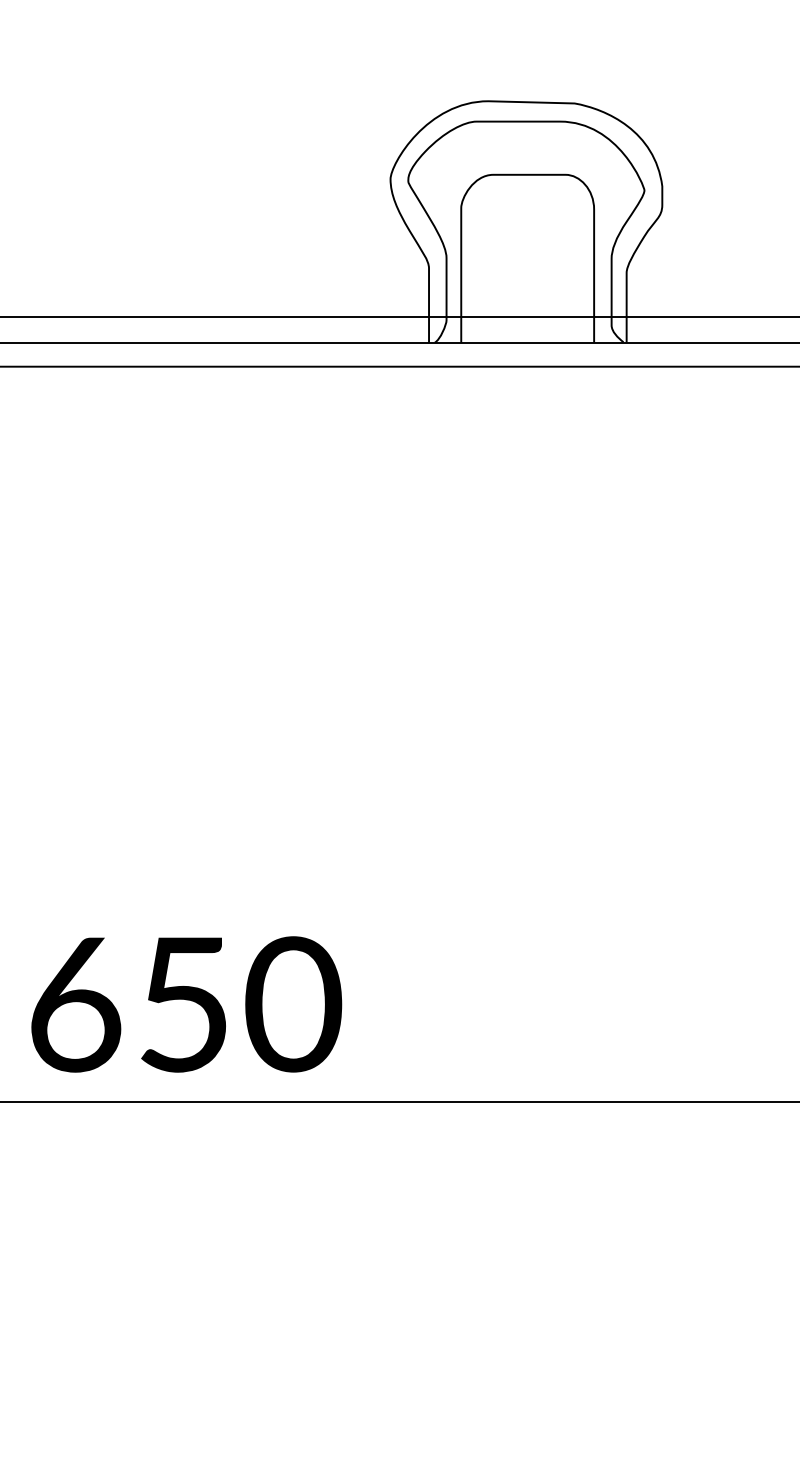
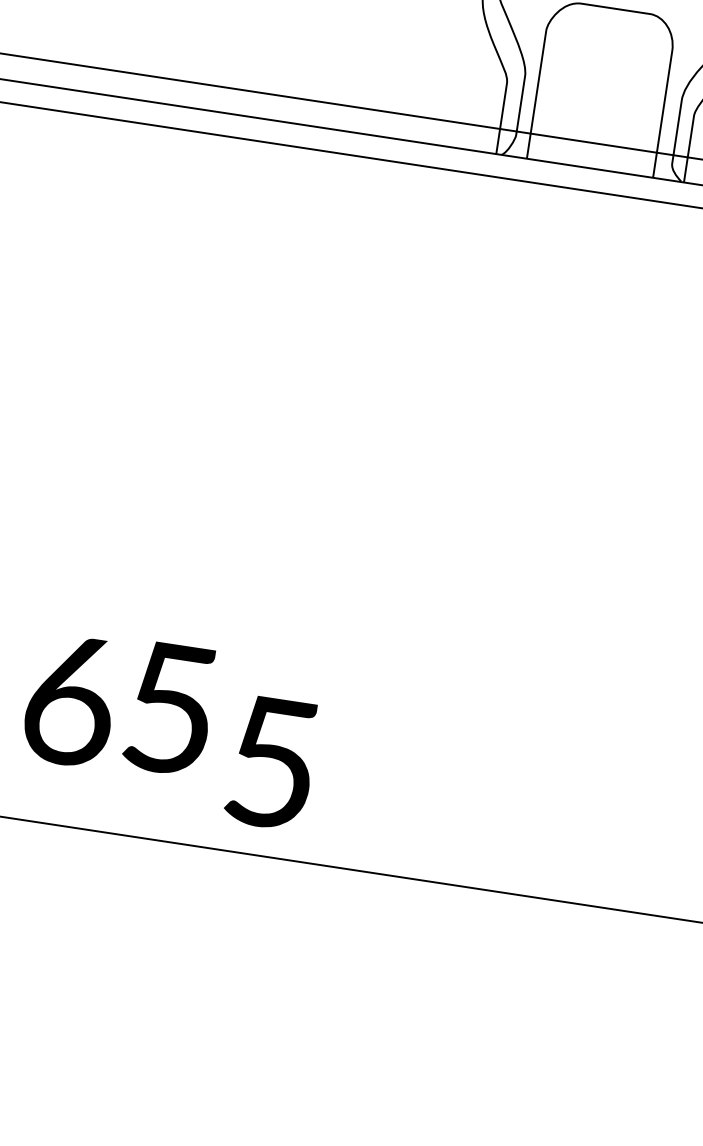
text: (76, 1004) -> (71, 700), moved
text: (183, 1004) -> (170, 708), moved
text: (293, 1004) -> (272, 762), 0 -> 5

